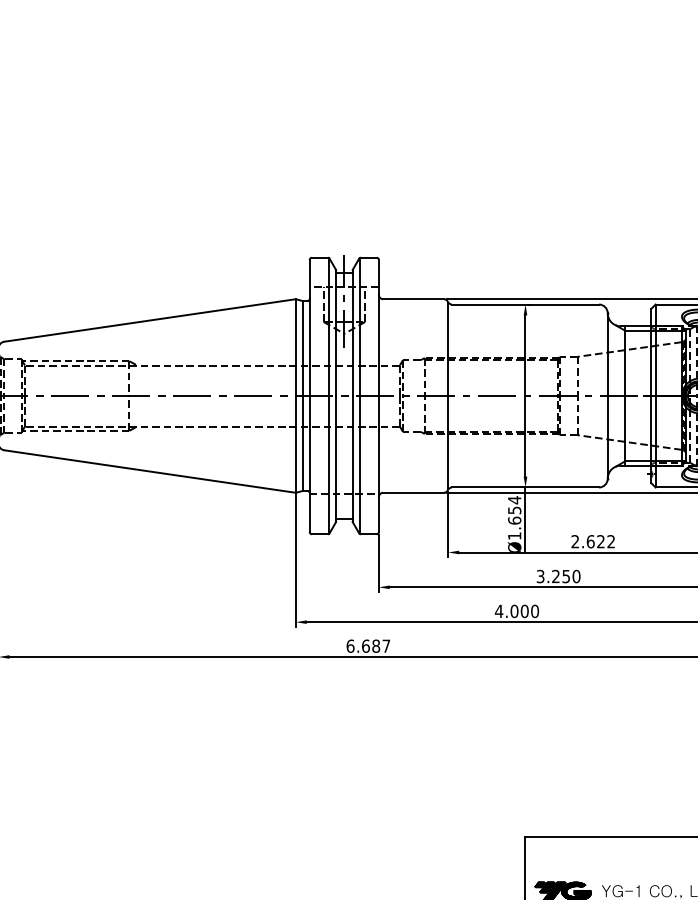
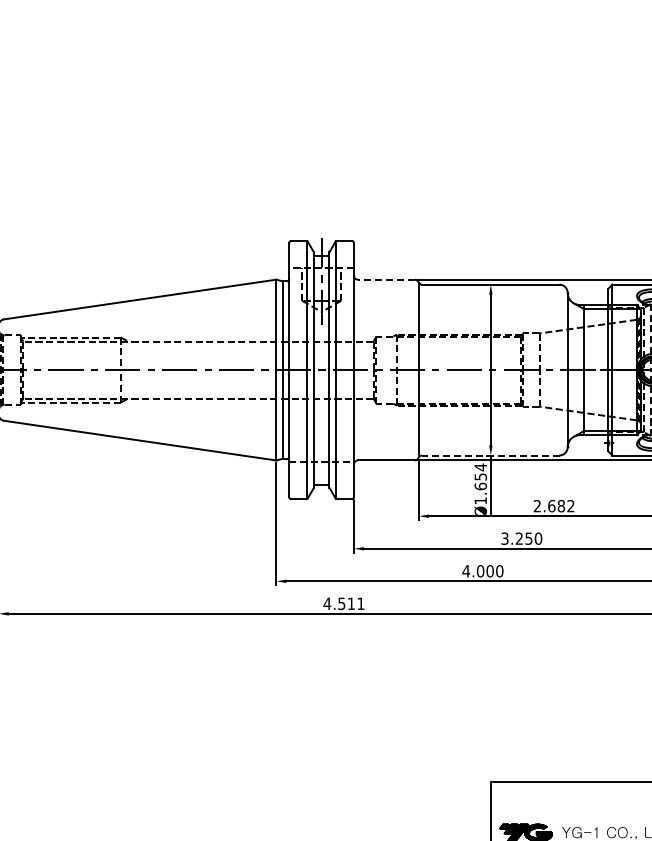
line: (412, 299) -> (385, 279), solid -> dashed
line: (525, 487) -> (490, 455), solid -> dashed
text: (601, 542) -> (561, 506), 2.622 -> 2.682
text: (367, 645) -> (343, 603), 6.687 -> 4.511

